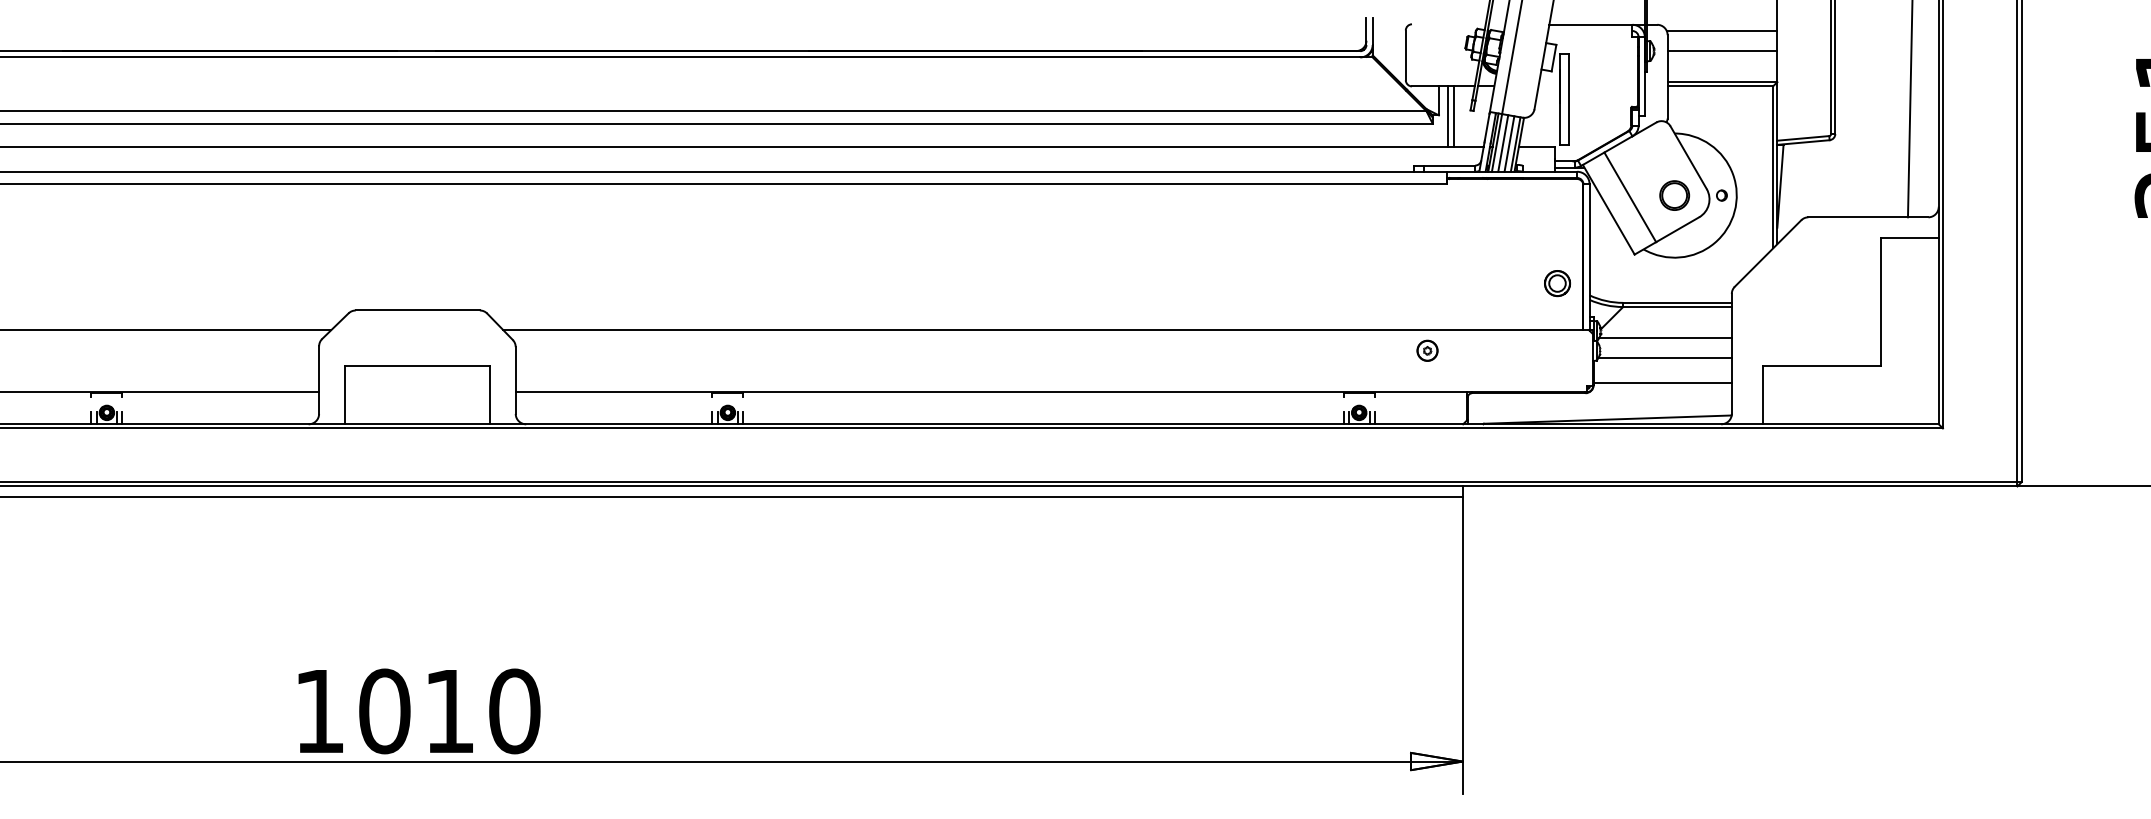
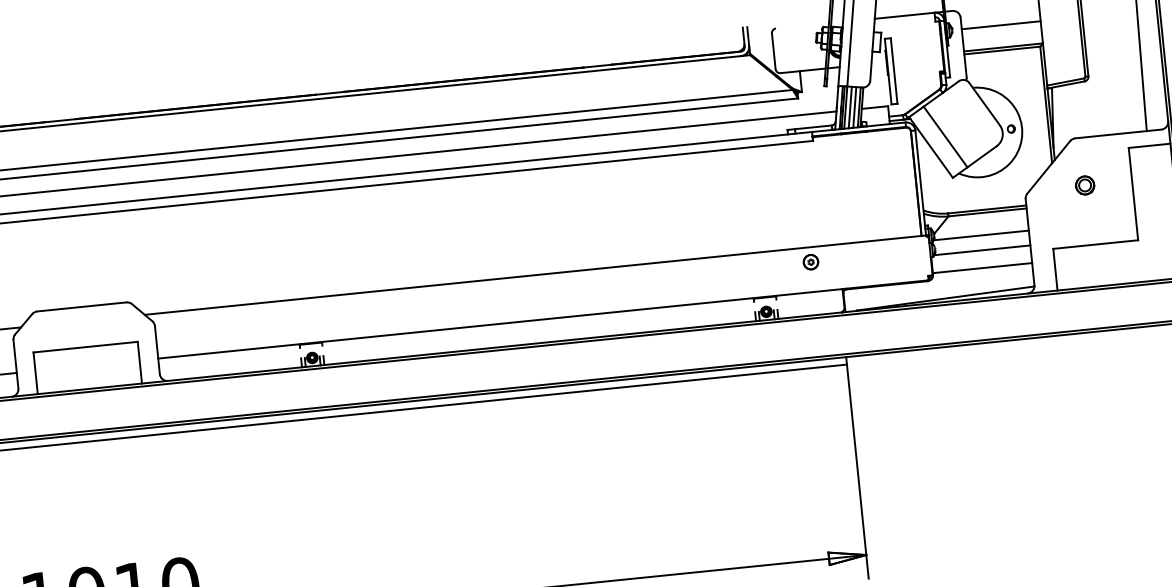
line: (1721, 30) -> (999, 10), removed
line: (1448, 116) -> (808, 92), removed
line: (1454, 116) -> (813, 91), removed
part: (1674, 195) -> (977, 132), removed
part: (1557, 283) -> (1085, 185), moved

